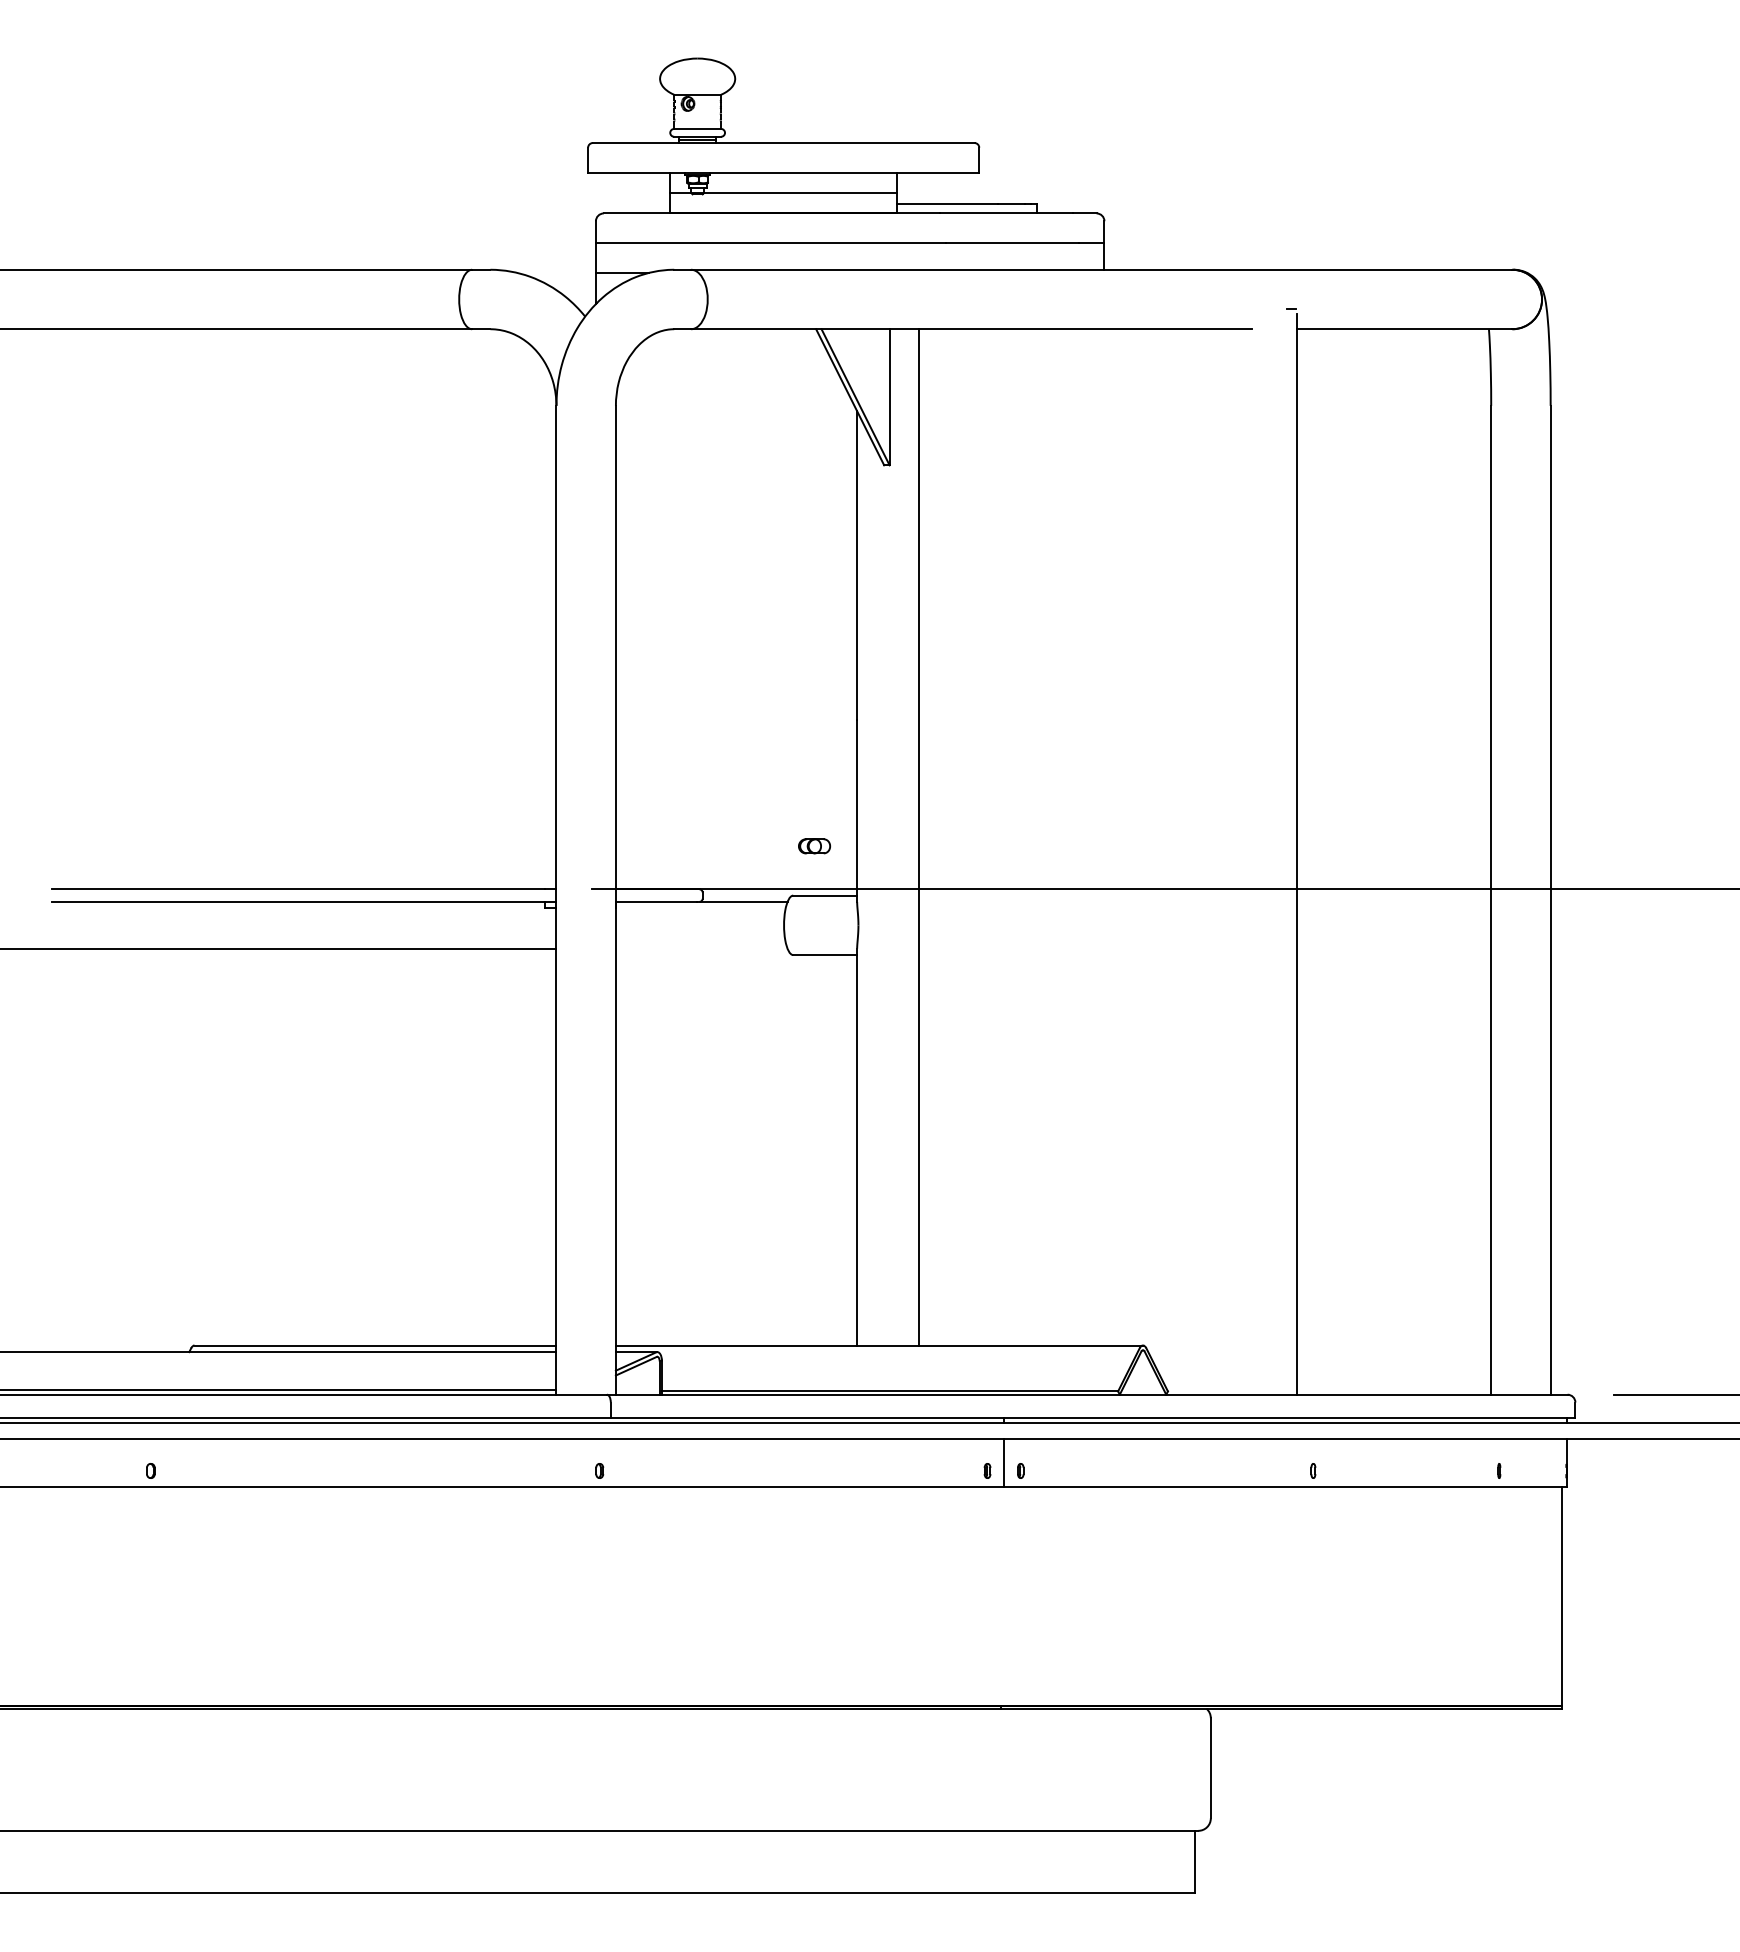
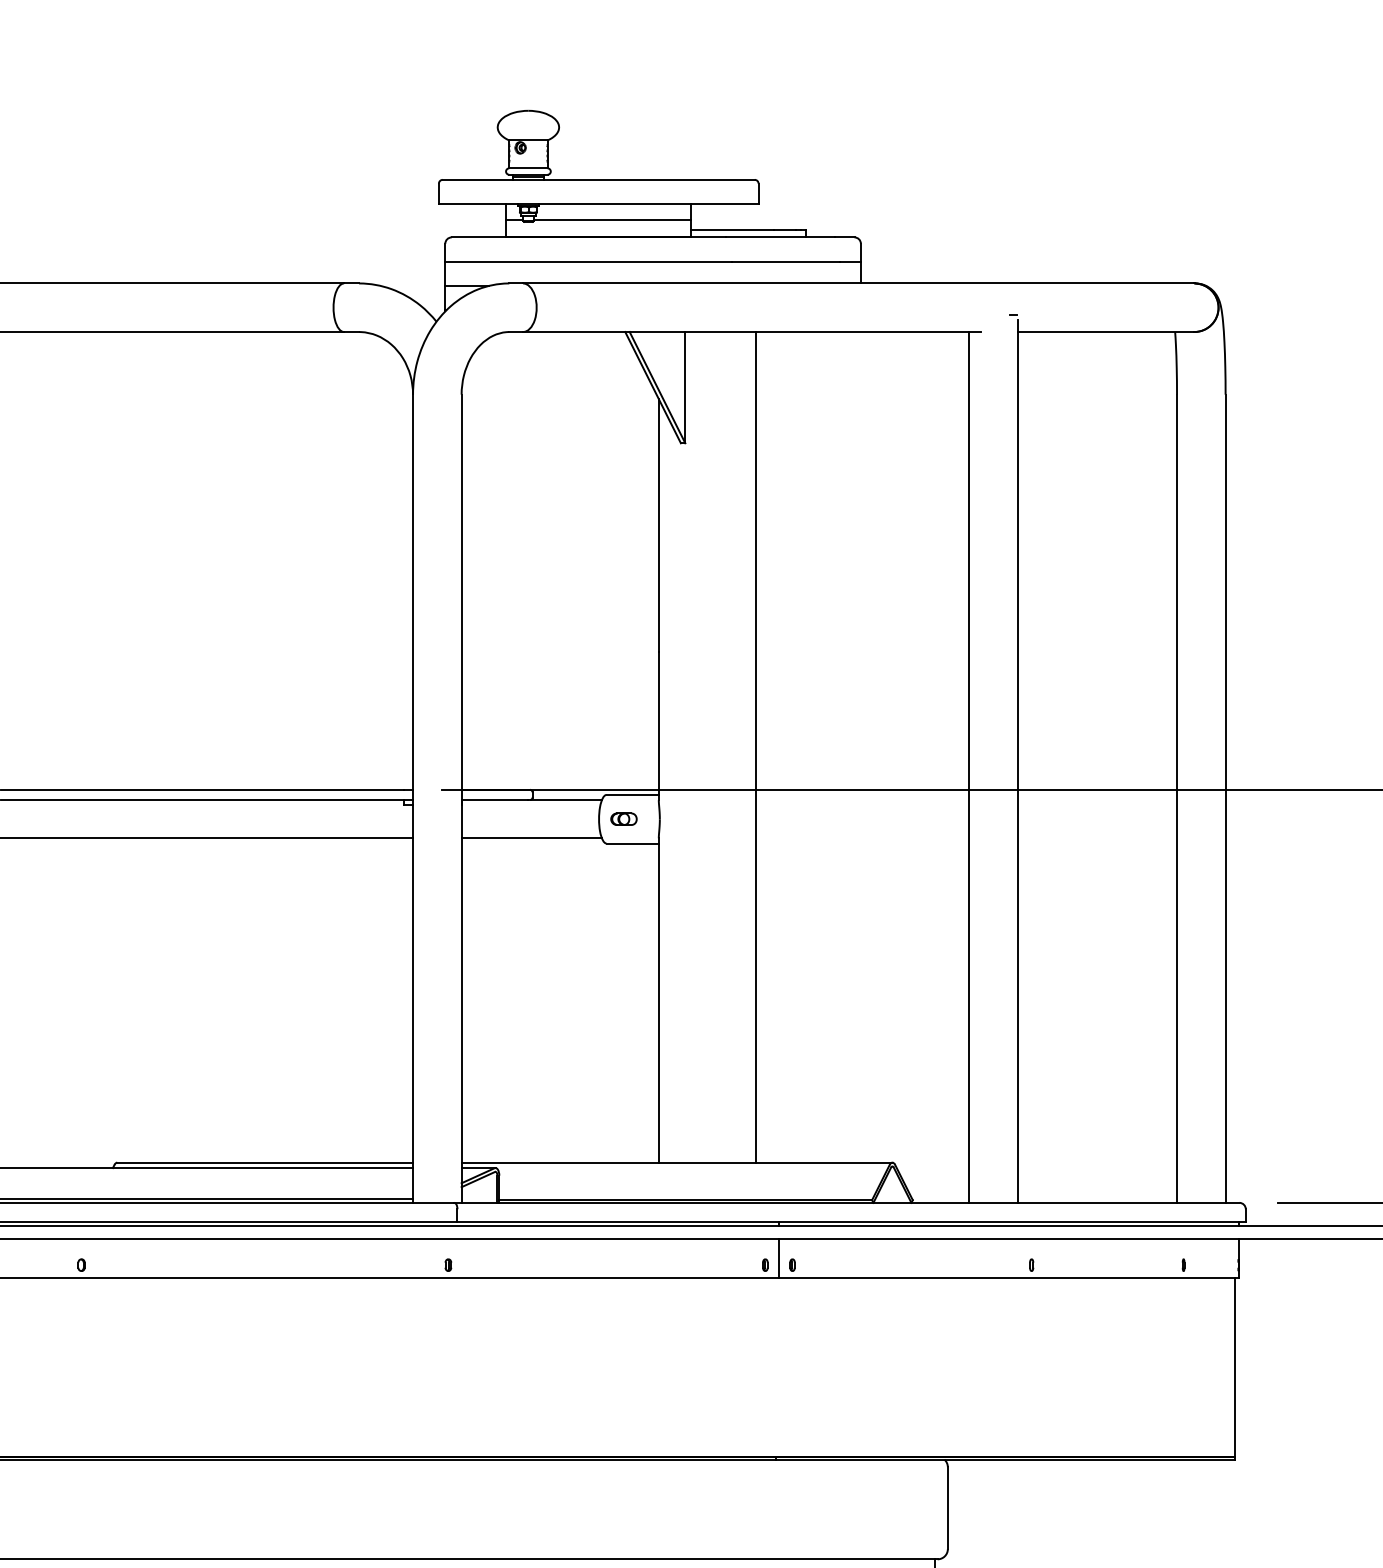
line: (919, 837) -> (756, 747), moved
part: (814, 846) -> (623, 819), moved
line: (1237, 861) -> (969, 767), added
line: (701, 948) -> (531, 838), added

